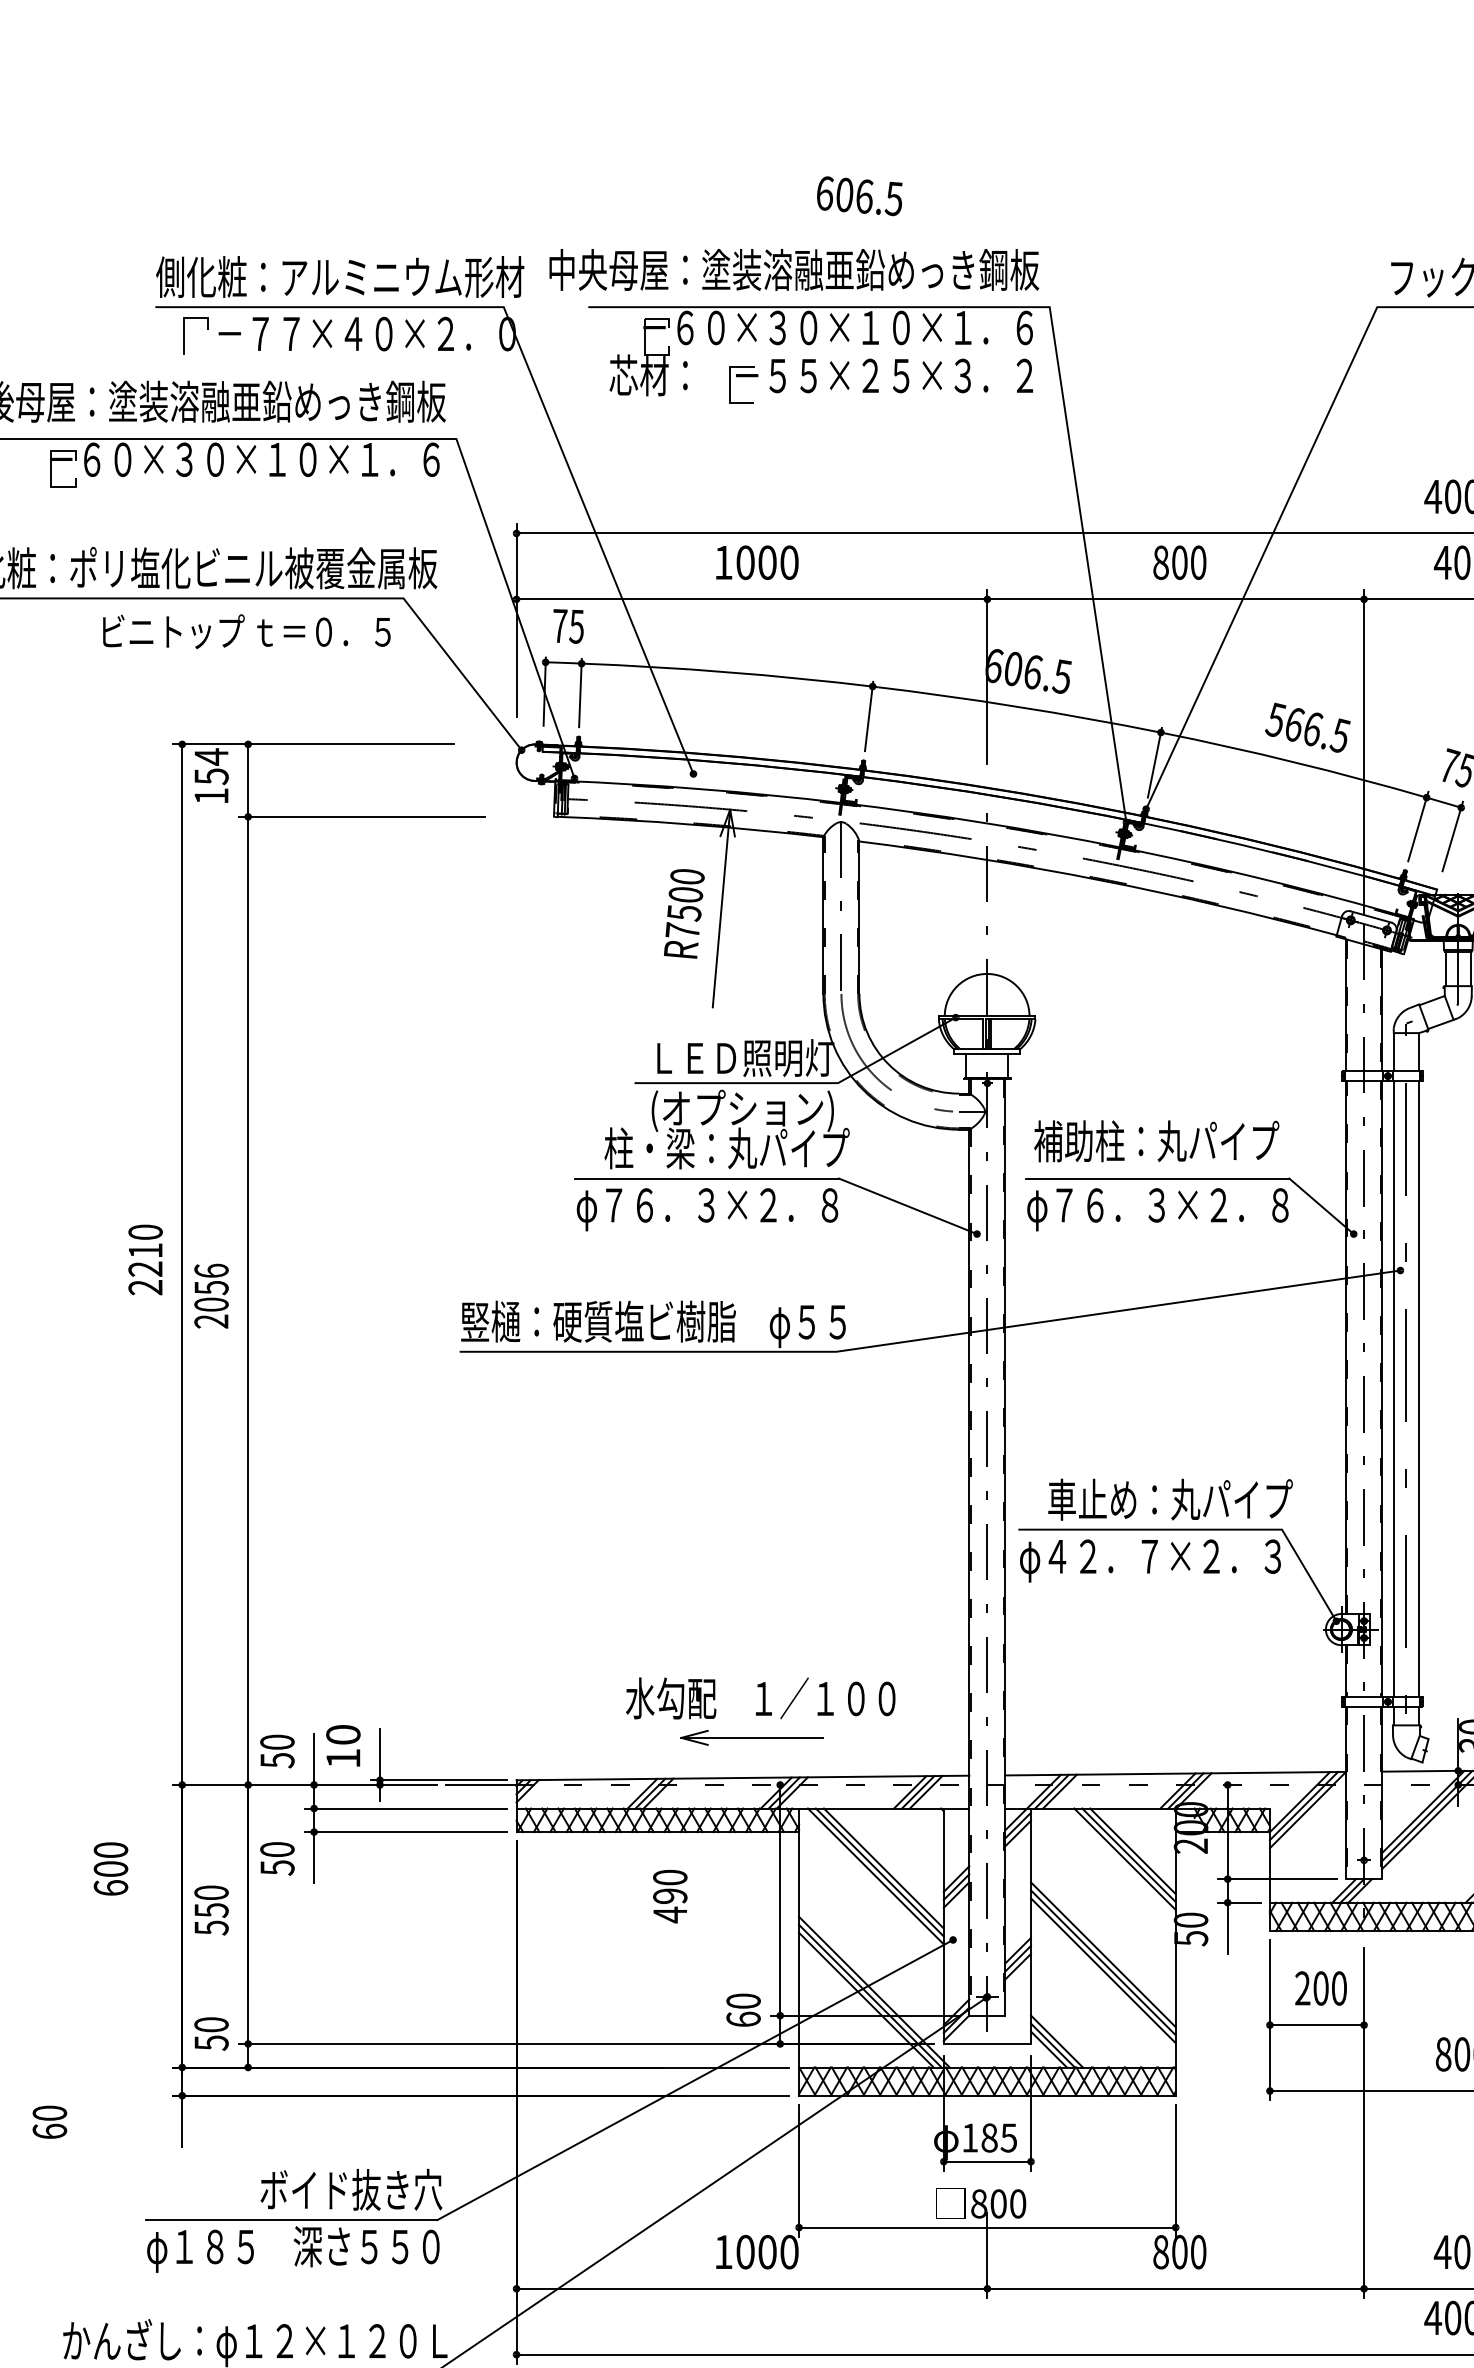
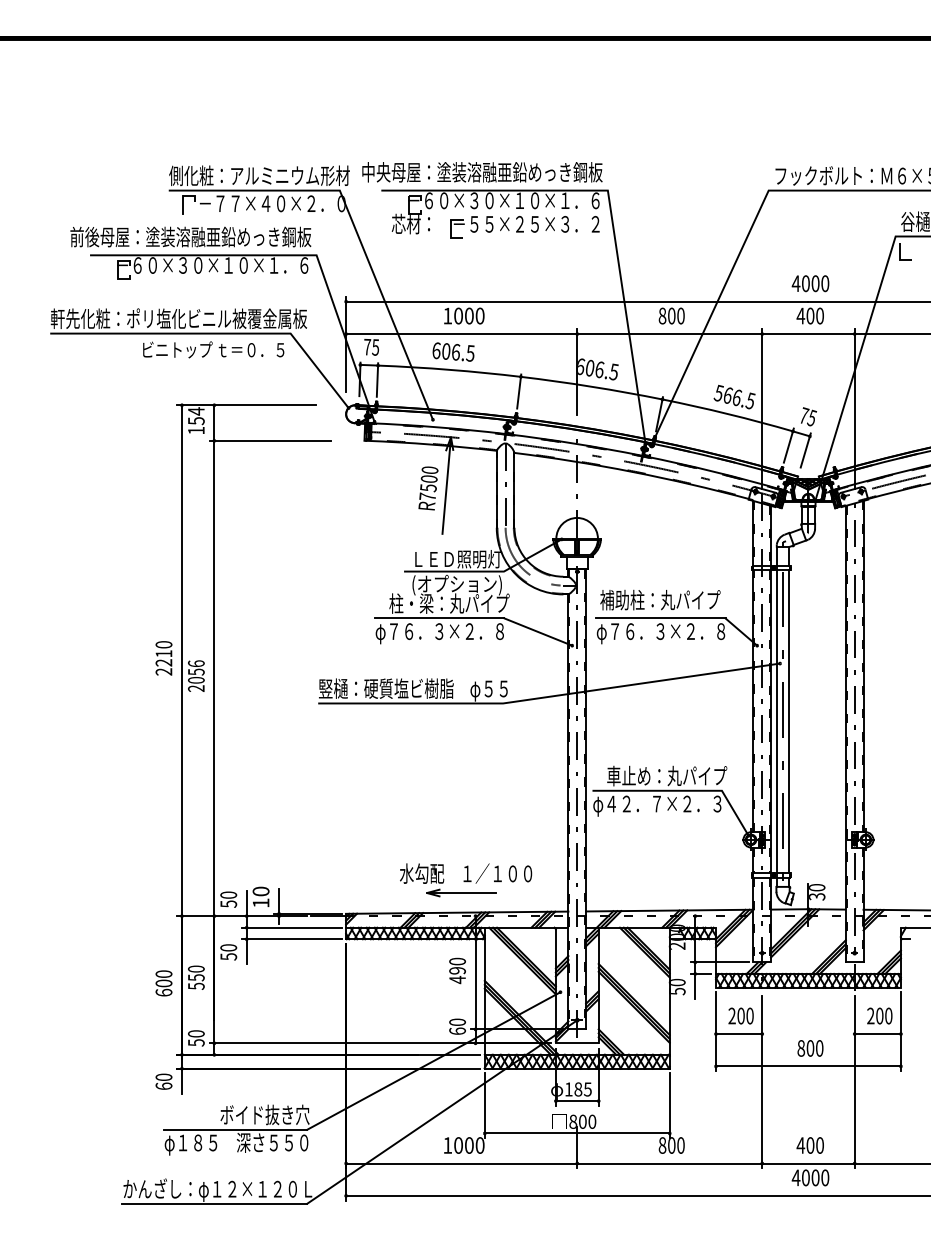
text: (859, 194) -> (453, 351), moved
text: (109, 1869) -> (163, 983), moved
text: (670, 1895) -> (457, 970), moved
text: (48, 2121) -> (163, 1081), moved

